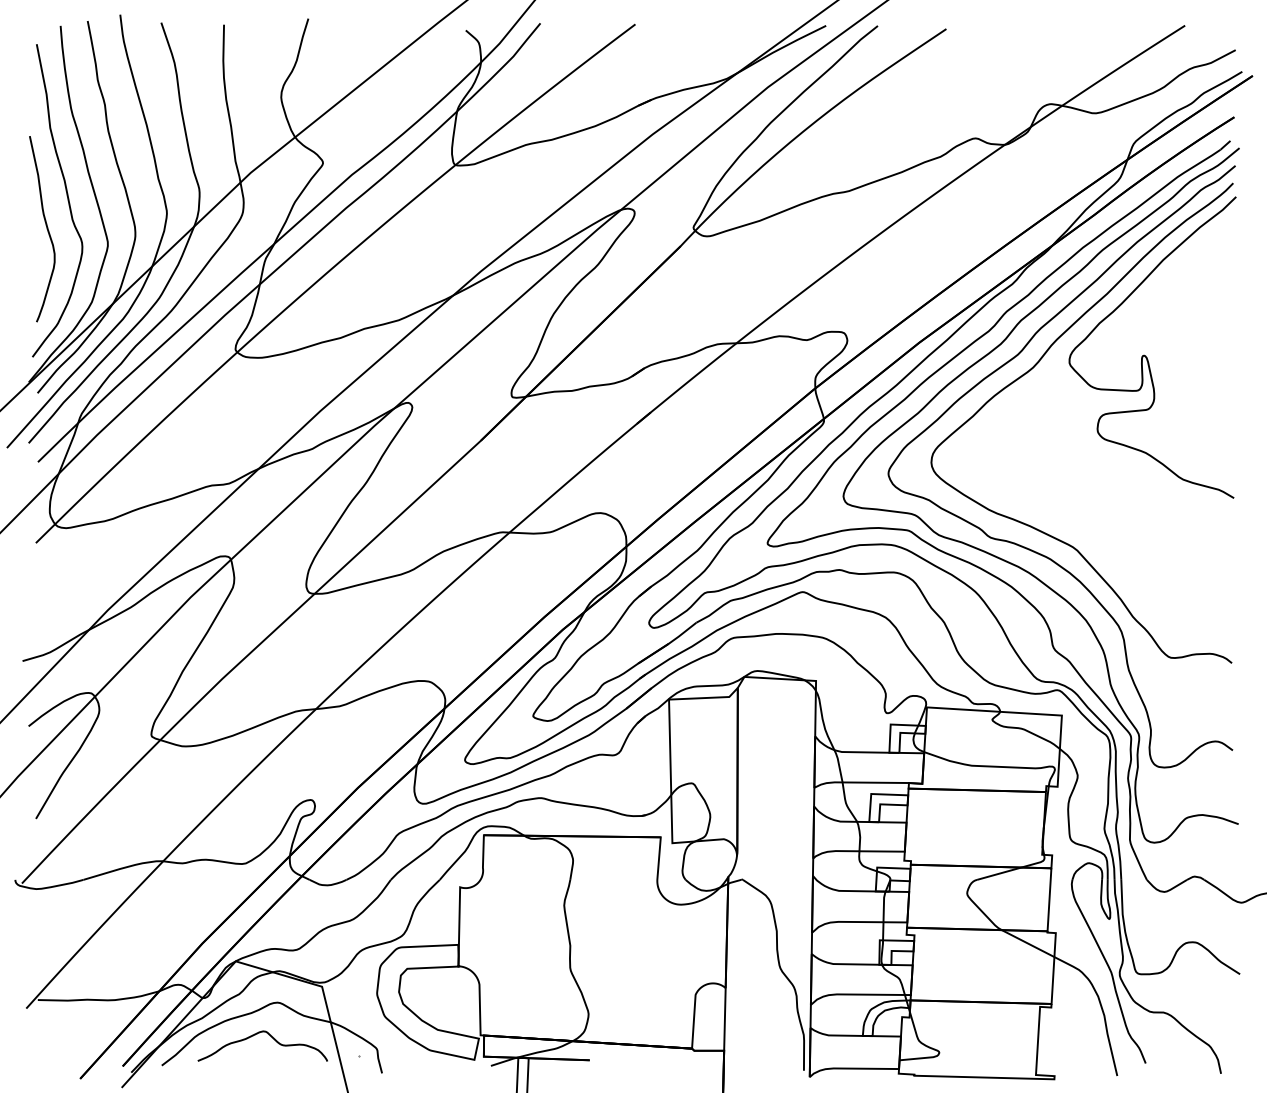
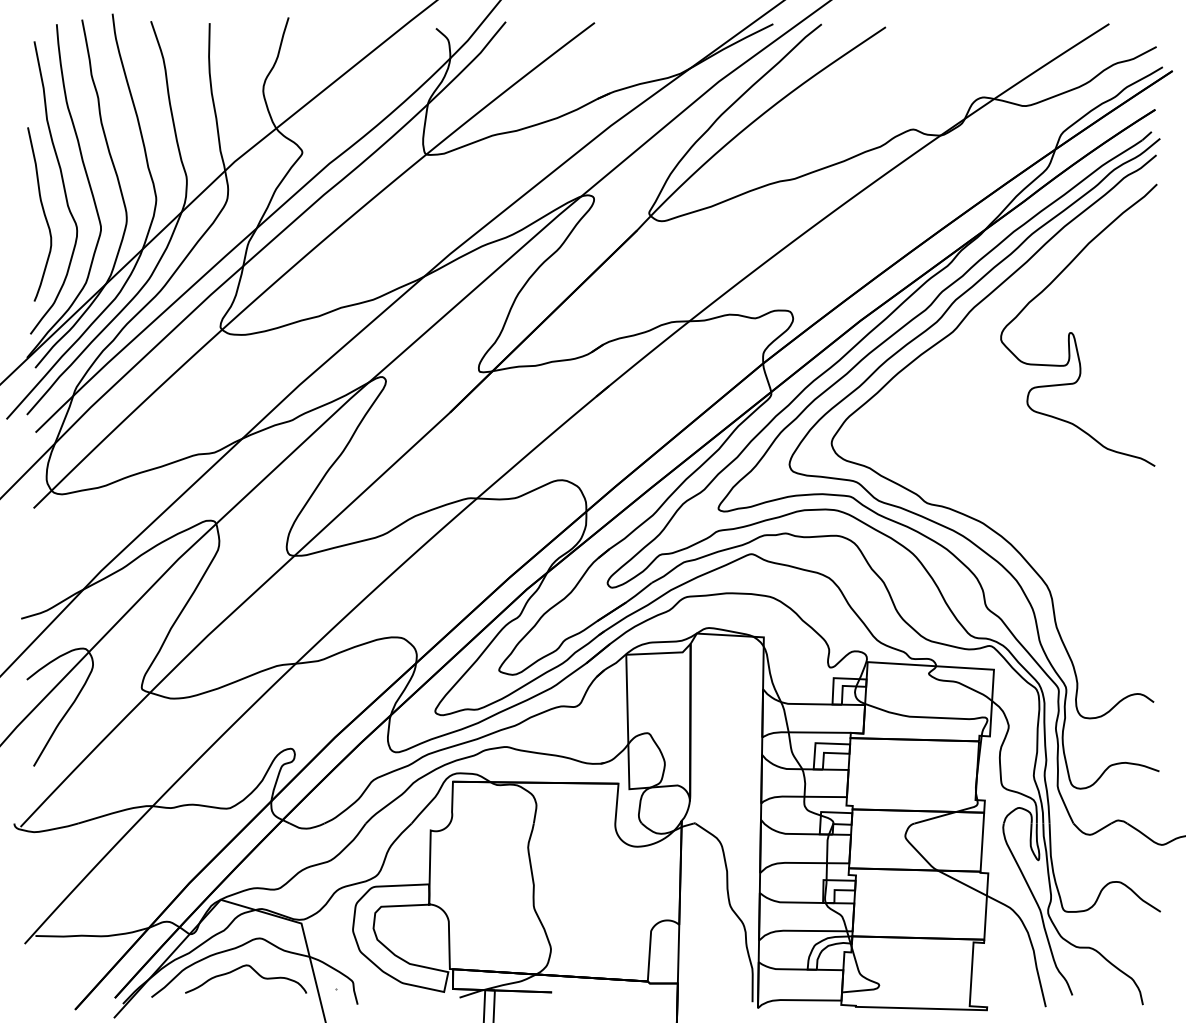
curve: (1031, 370) -> (965, 346), removed

